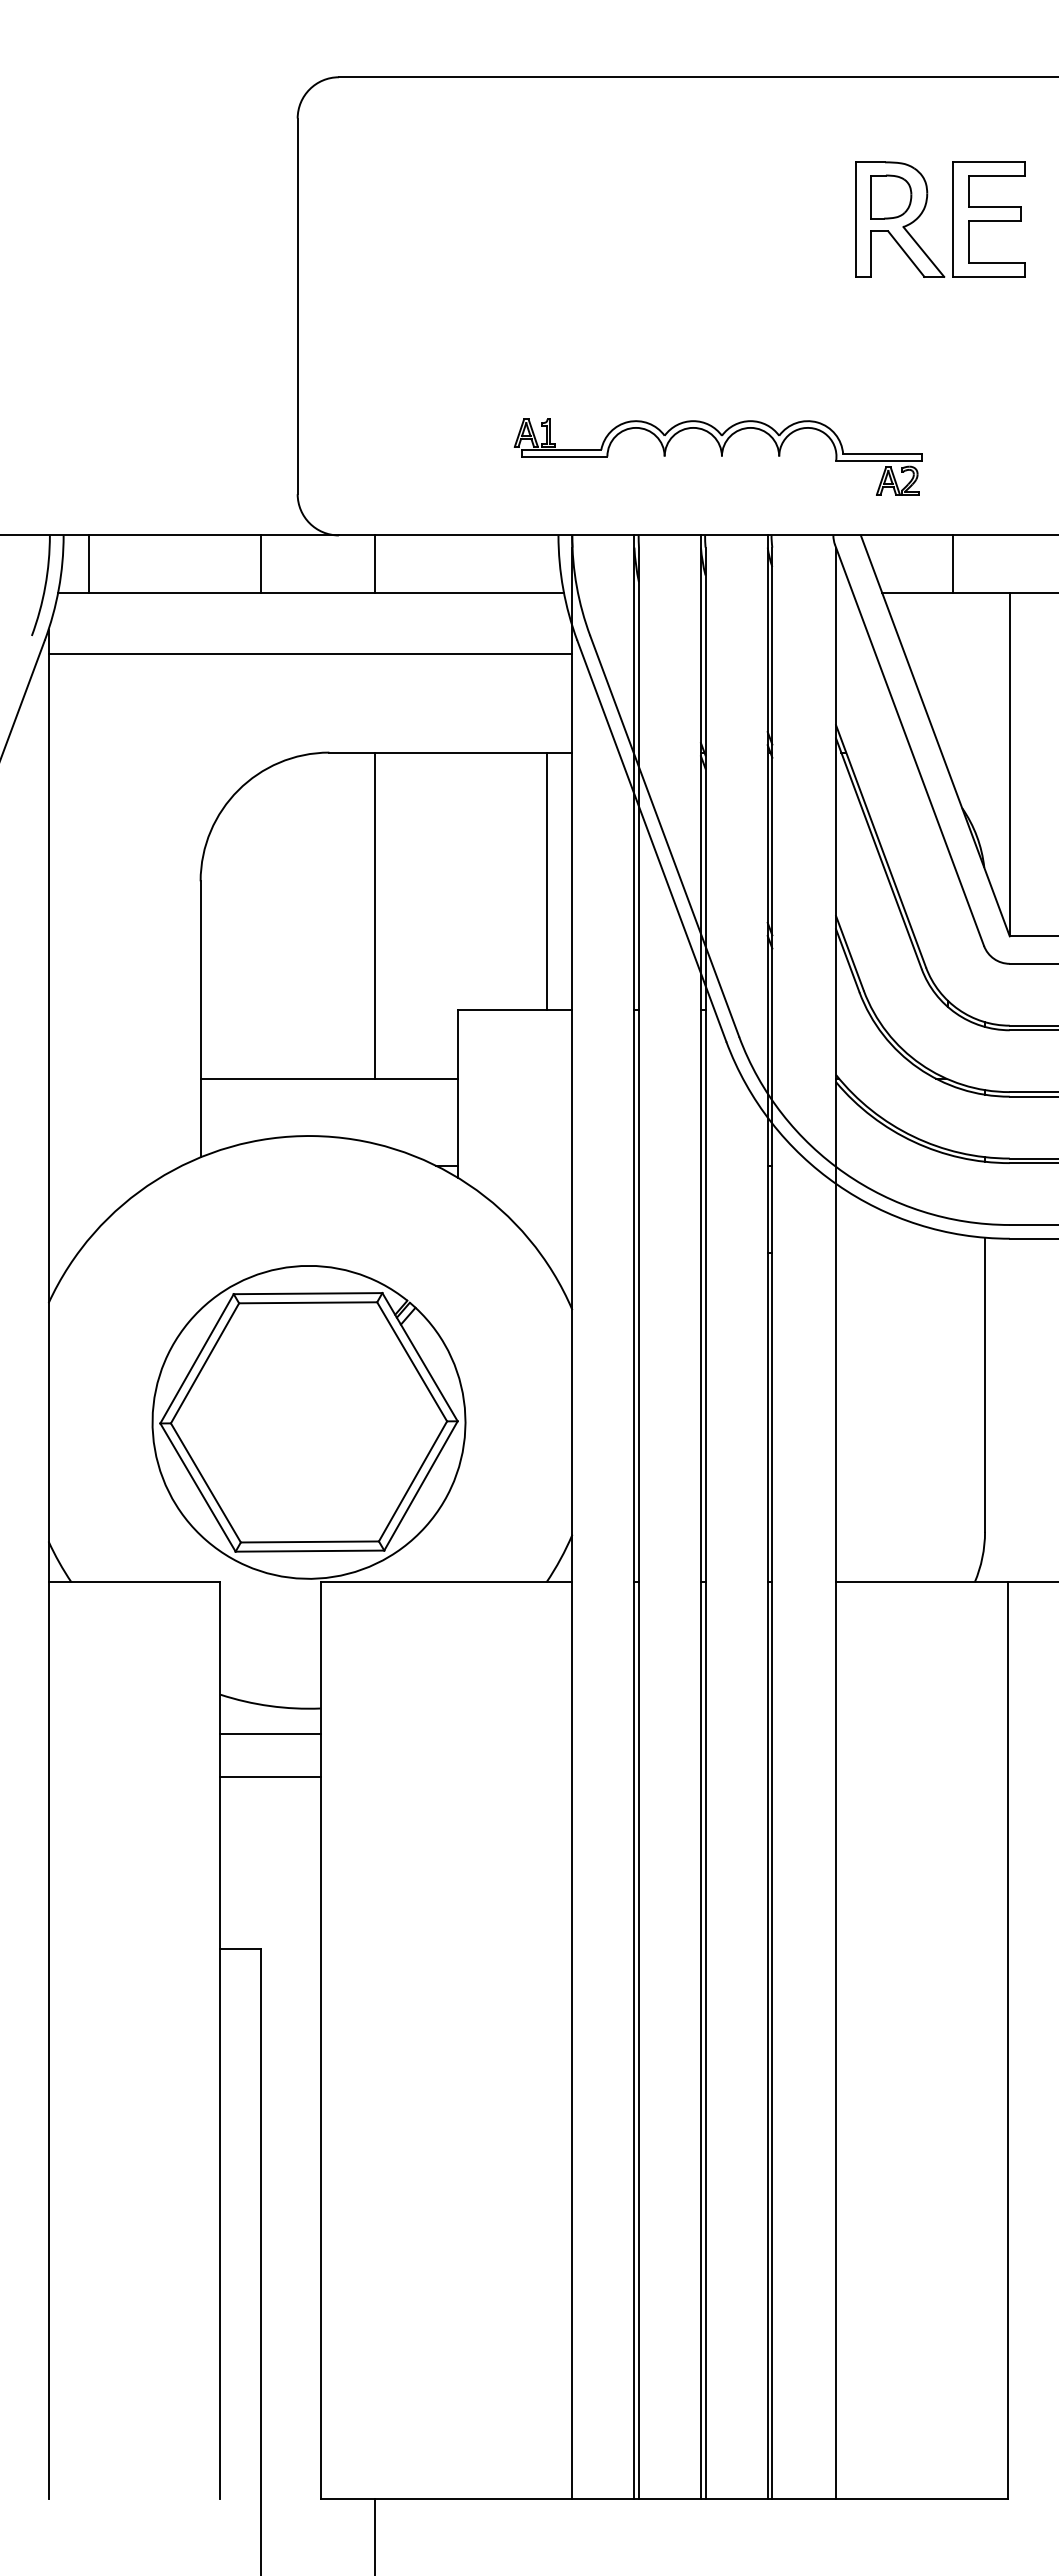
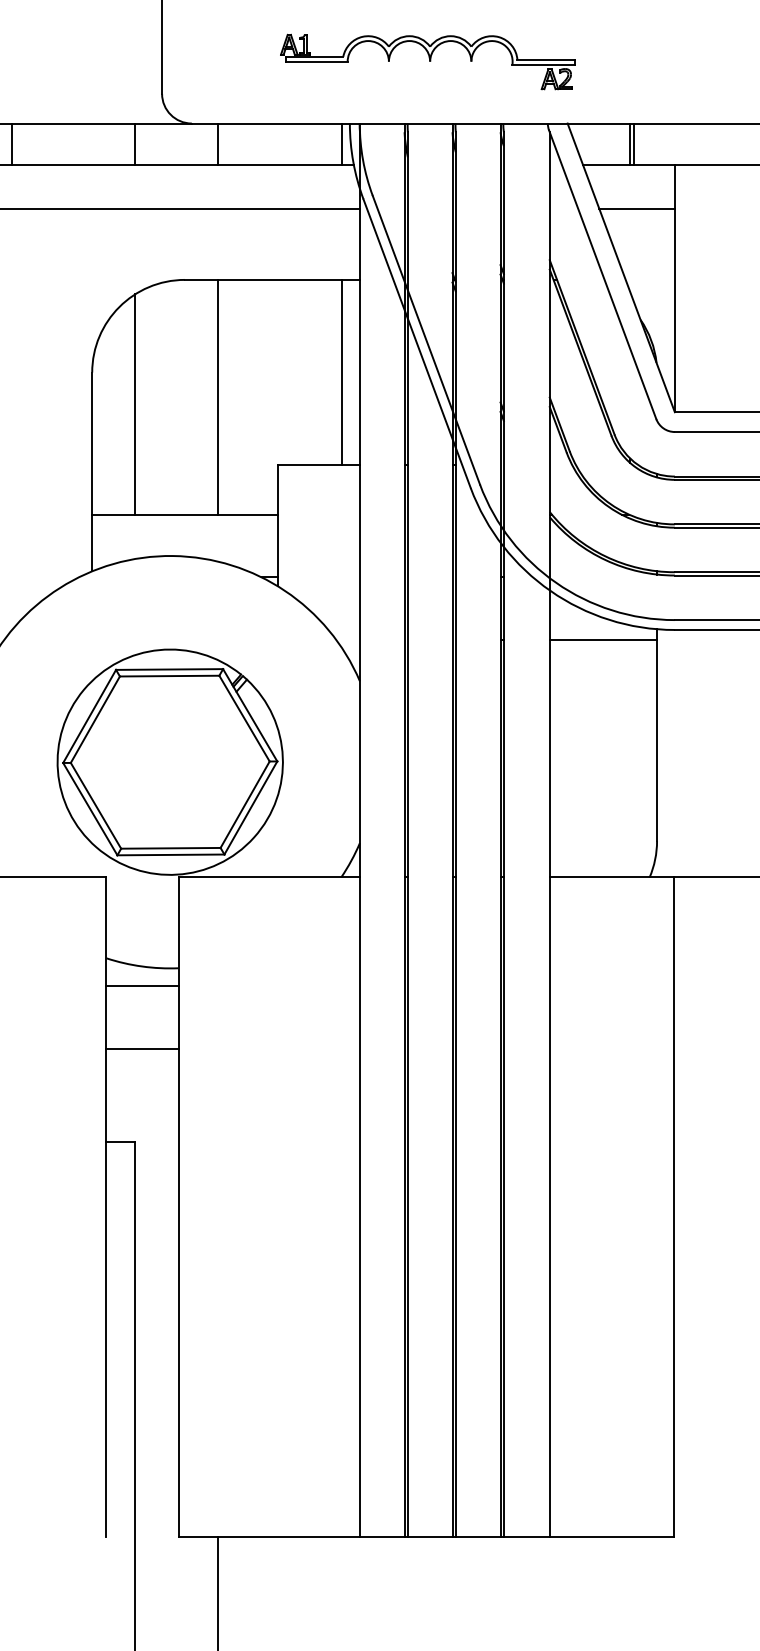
part: (717, 456) -> (426, 61), moved
line: (547, 563) -> (341, 143), added
line: (947, 563) -> (630, 143), added
line: (957, 654) -> (637, 209), added
line: (260, 925) -> (135, 404), added
line: (910, 1252) -> (603, 639), added
line: (270, 1776) -> (142, 1048), moved

